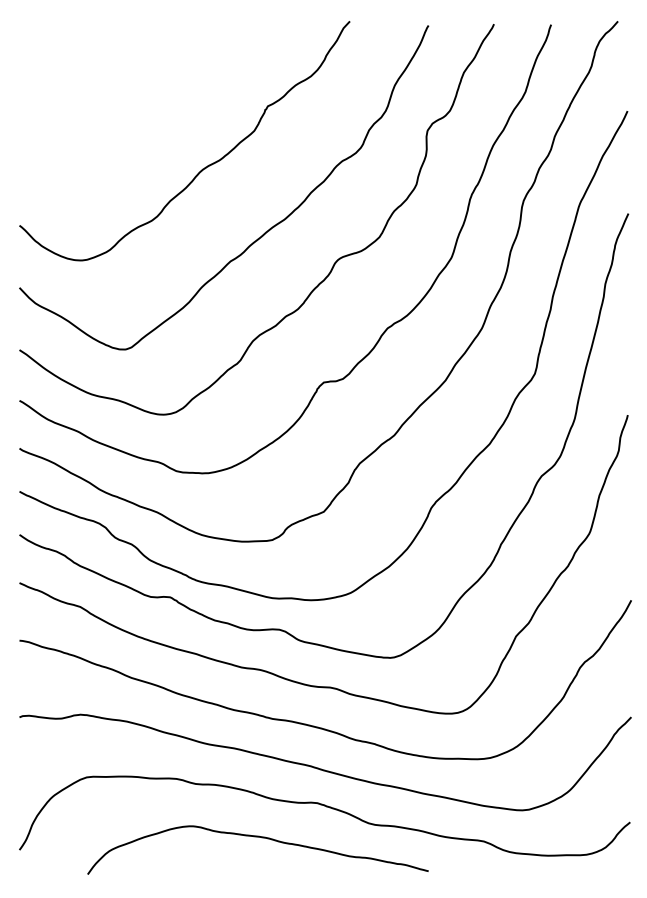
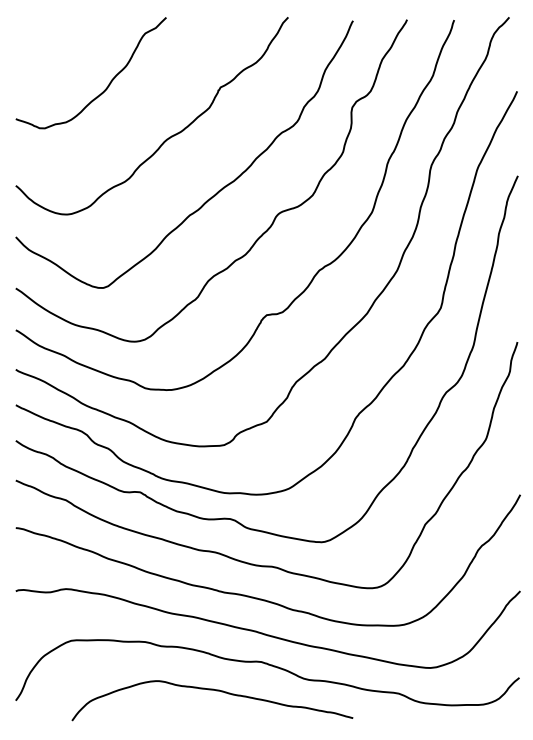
curve: (132, 101) -> (109, 83), added

